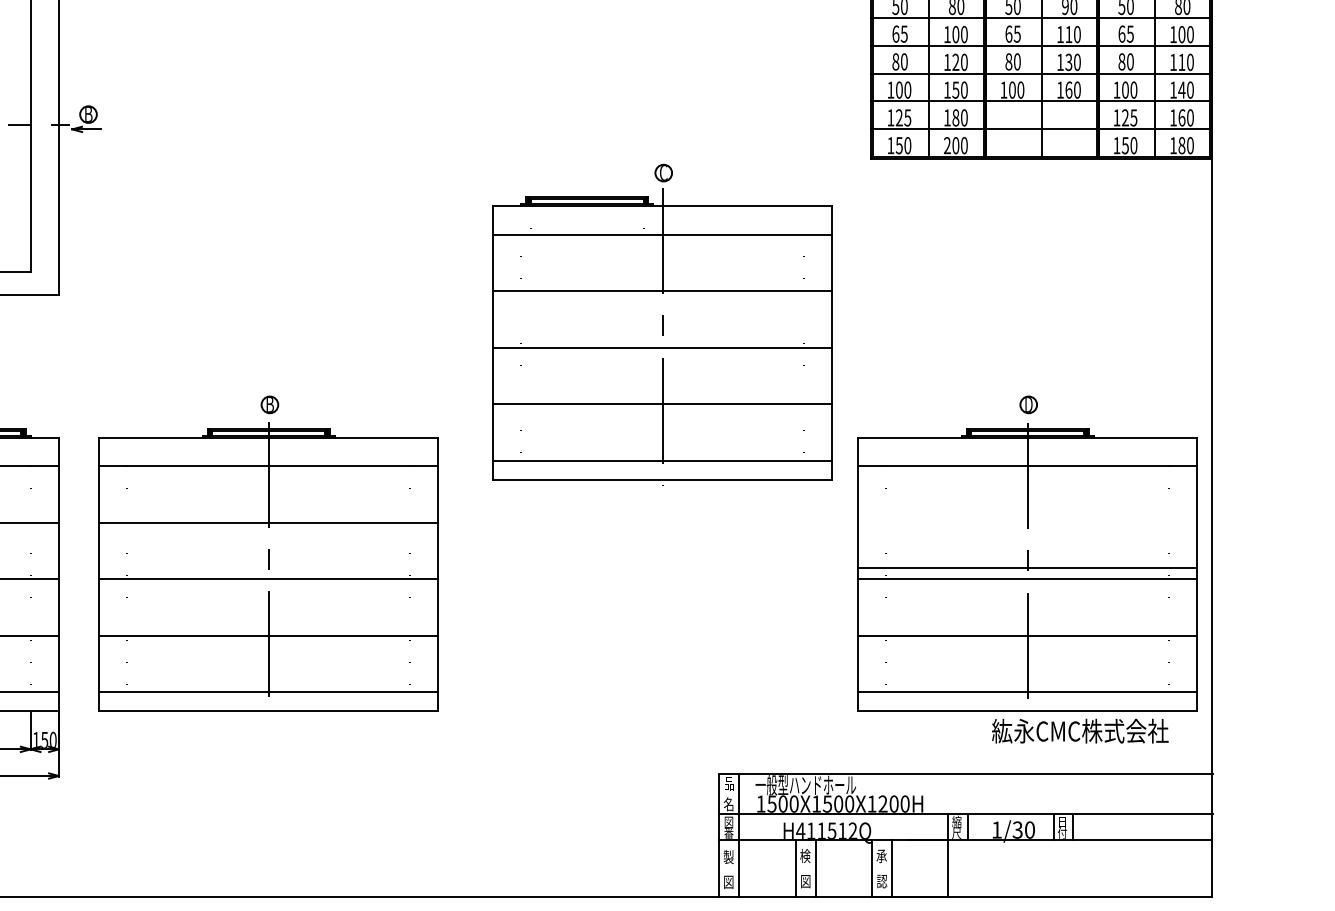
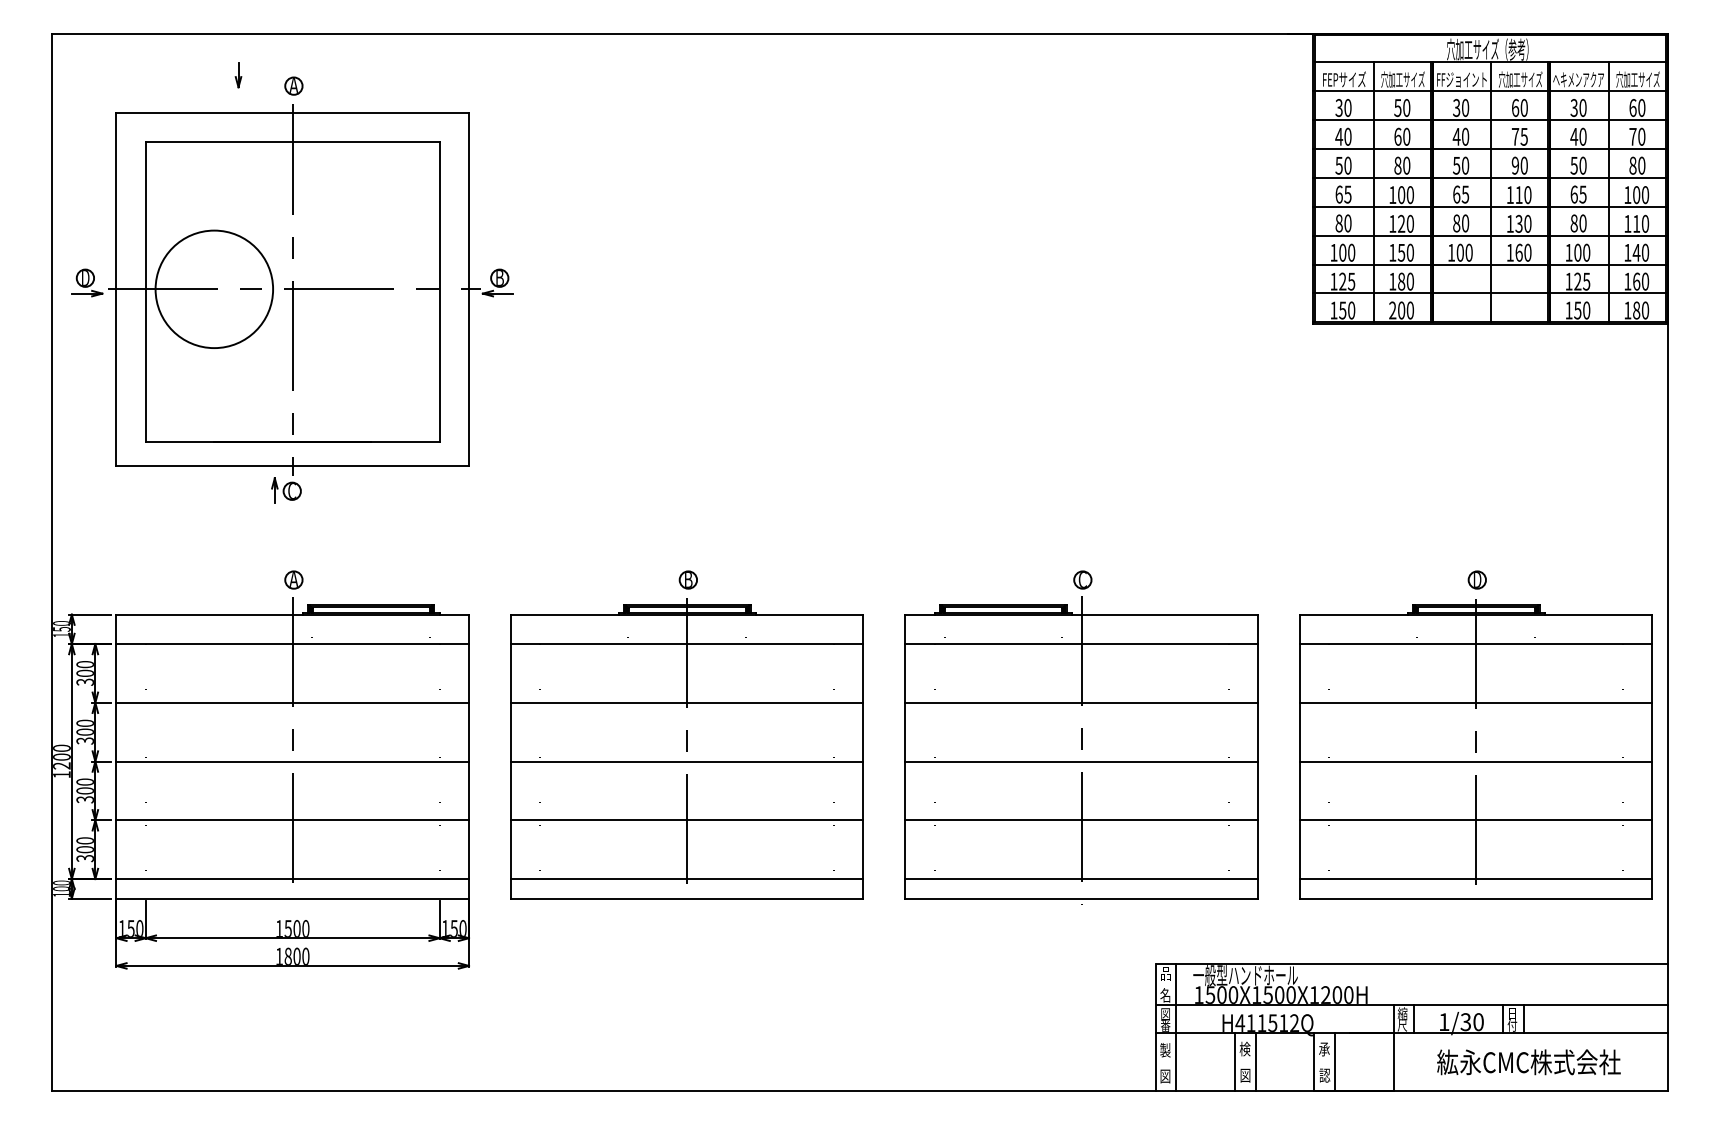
part: (662, 324) -> (1081, 737), moved
line: (1026, 567) -> (1475, 702), moved
text: (1079, 731) -> (1528, 1062), moved

